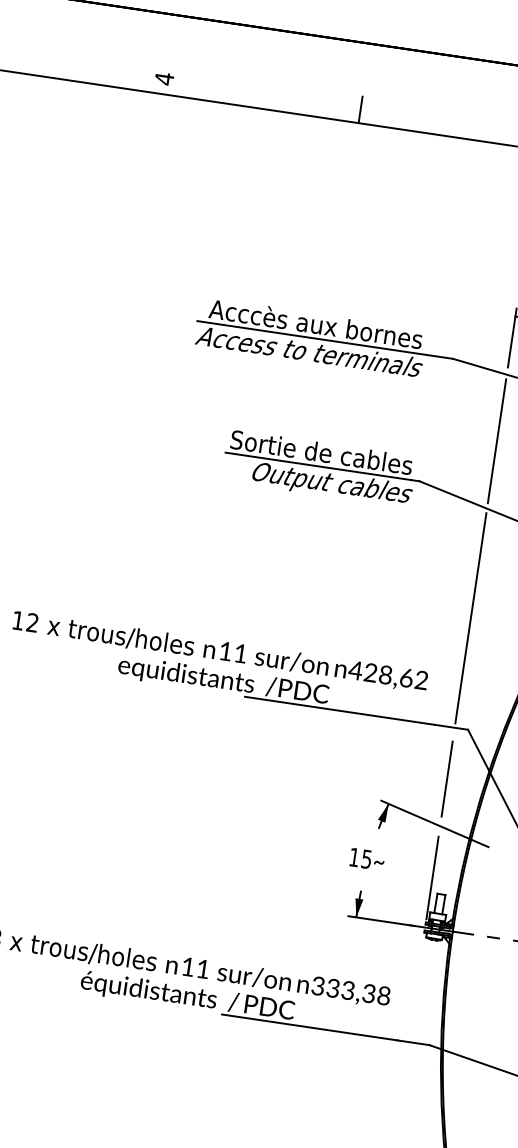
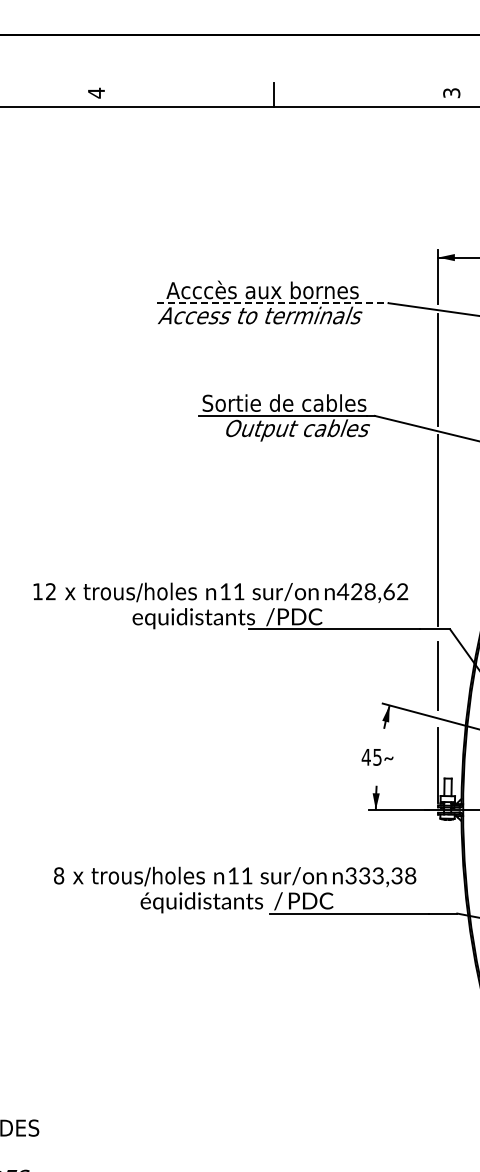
line: (324, 340) -> (272, 303), solid -> dashed
text: (353, 857) -> (365, 757), 15 -> 45

